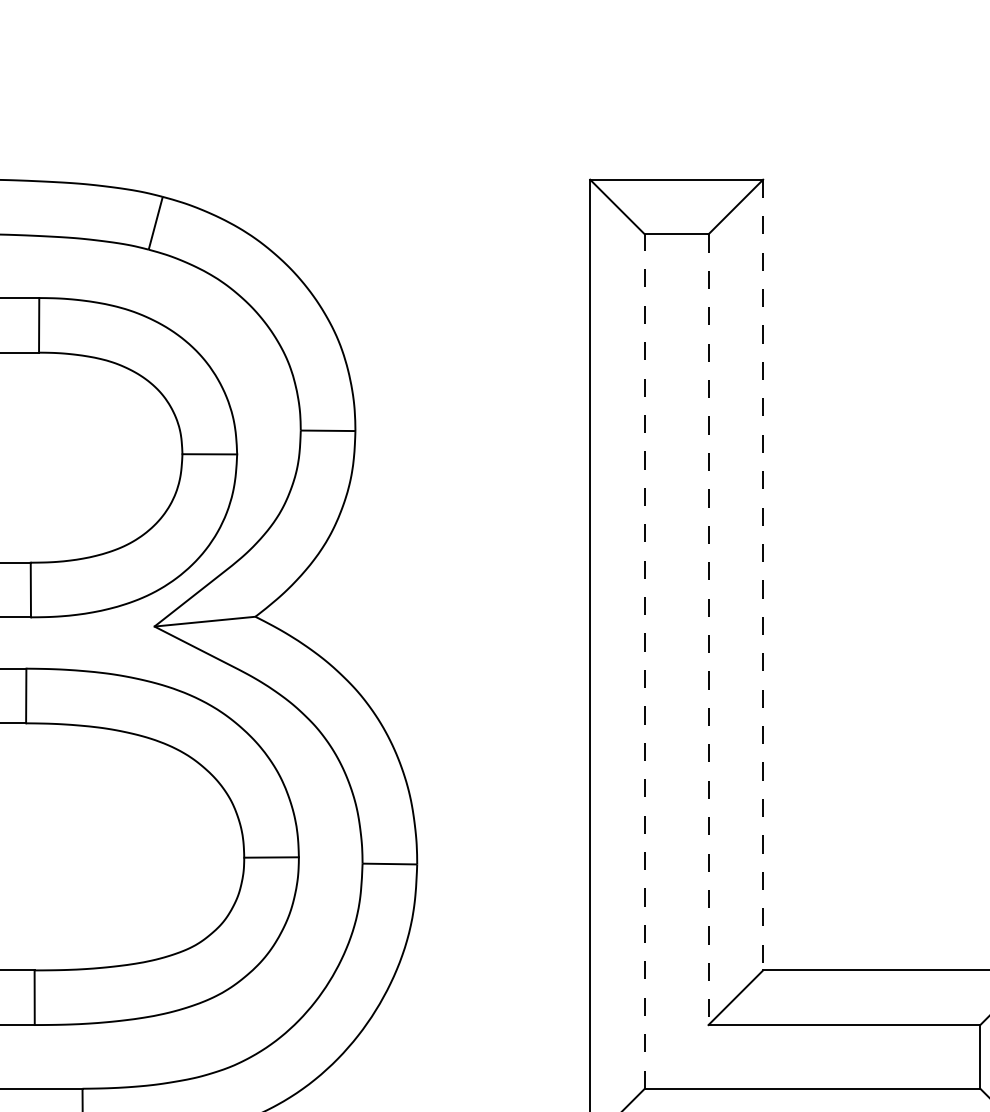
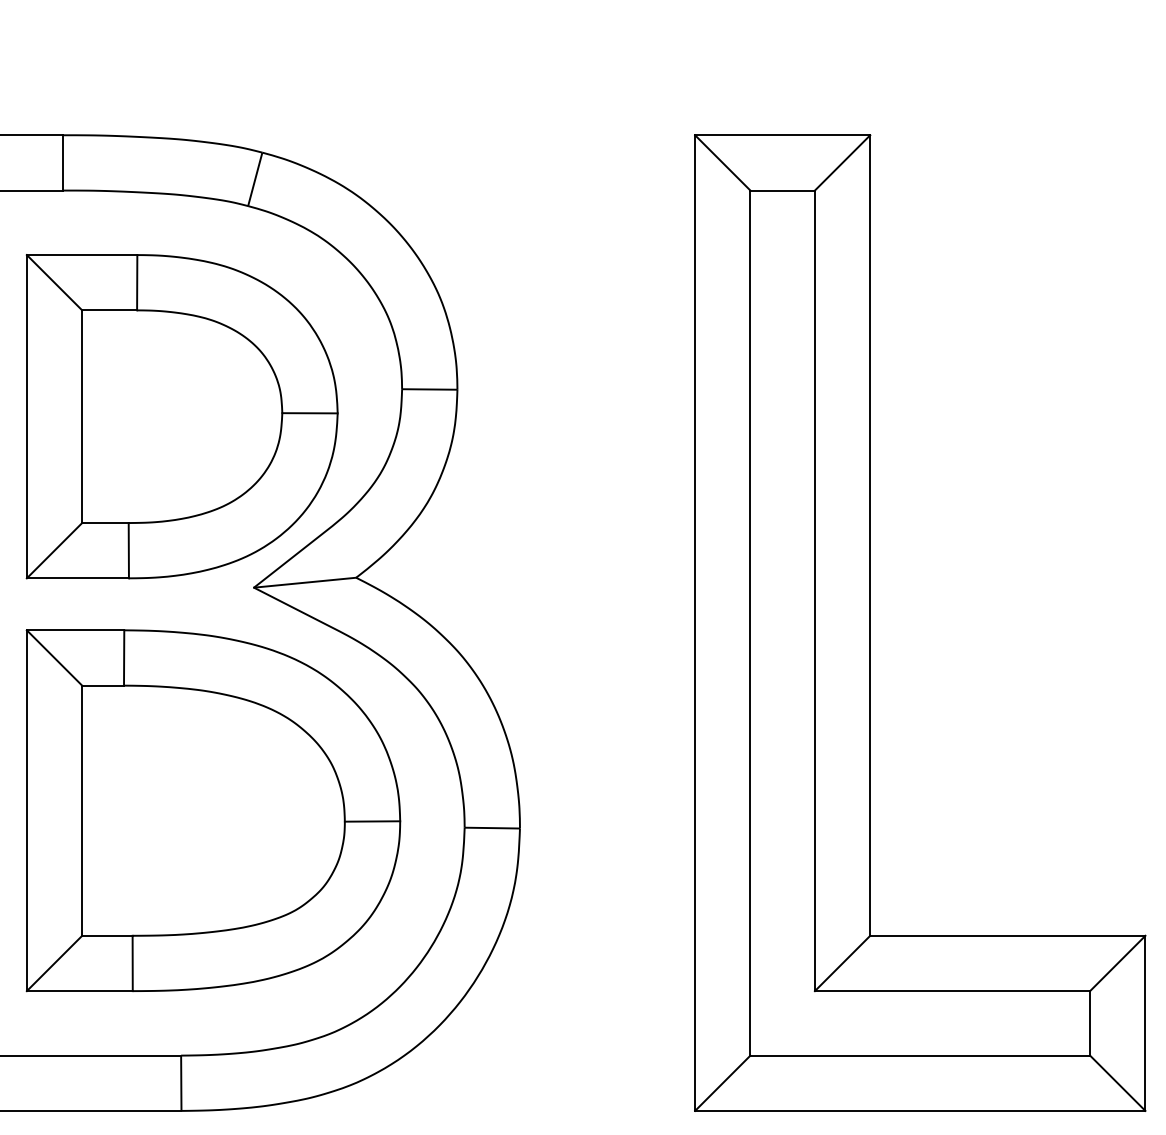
line: (763, 576) -> (870, 536), dashed -> solid
line: (708, 630) -> (814, 591), dashed -> solid
line: (644, 661) -> (750, 623), dashed -> solid

